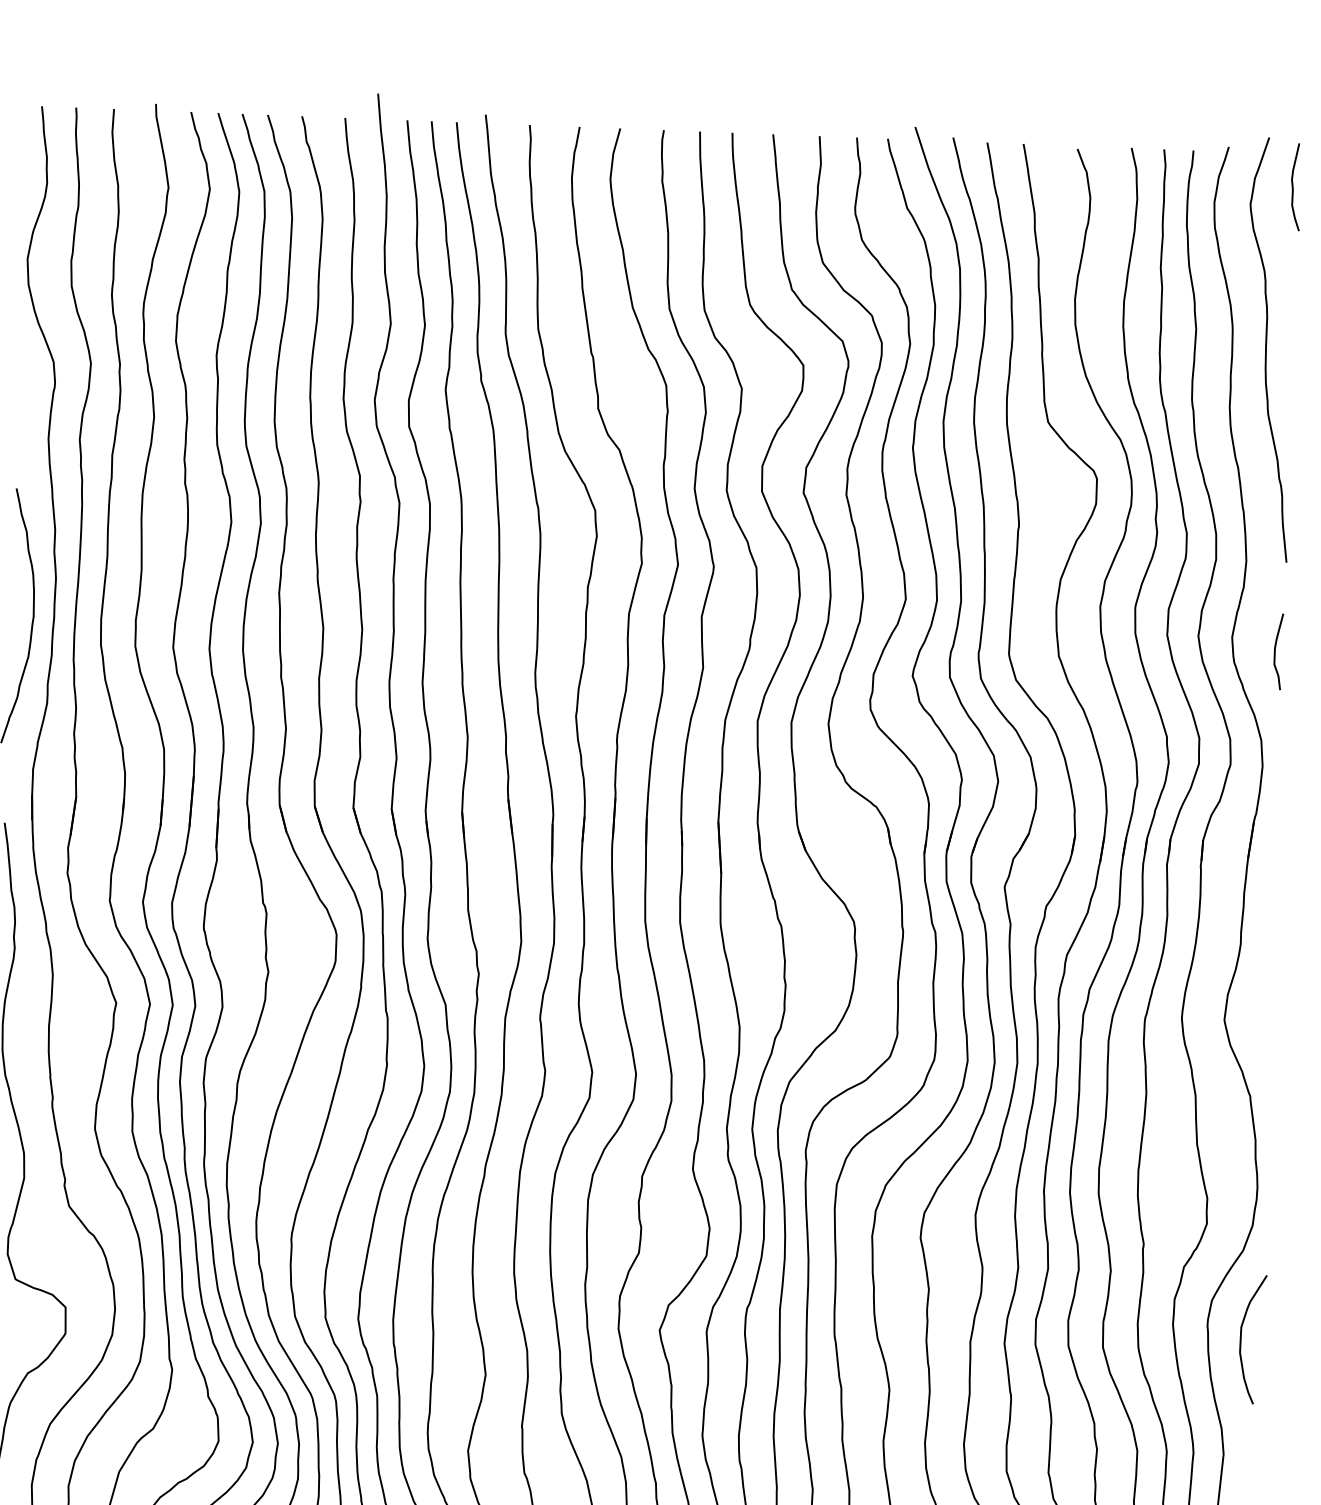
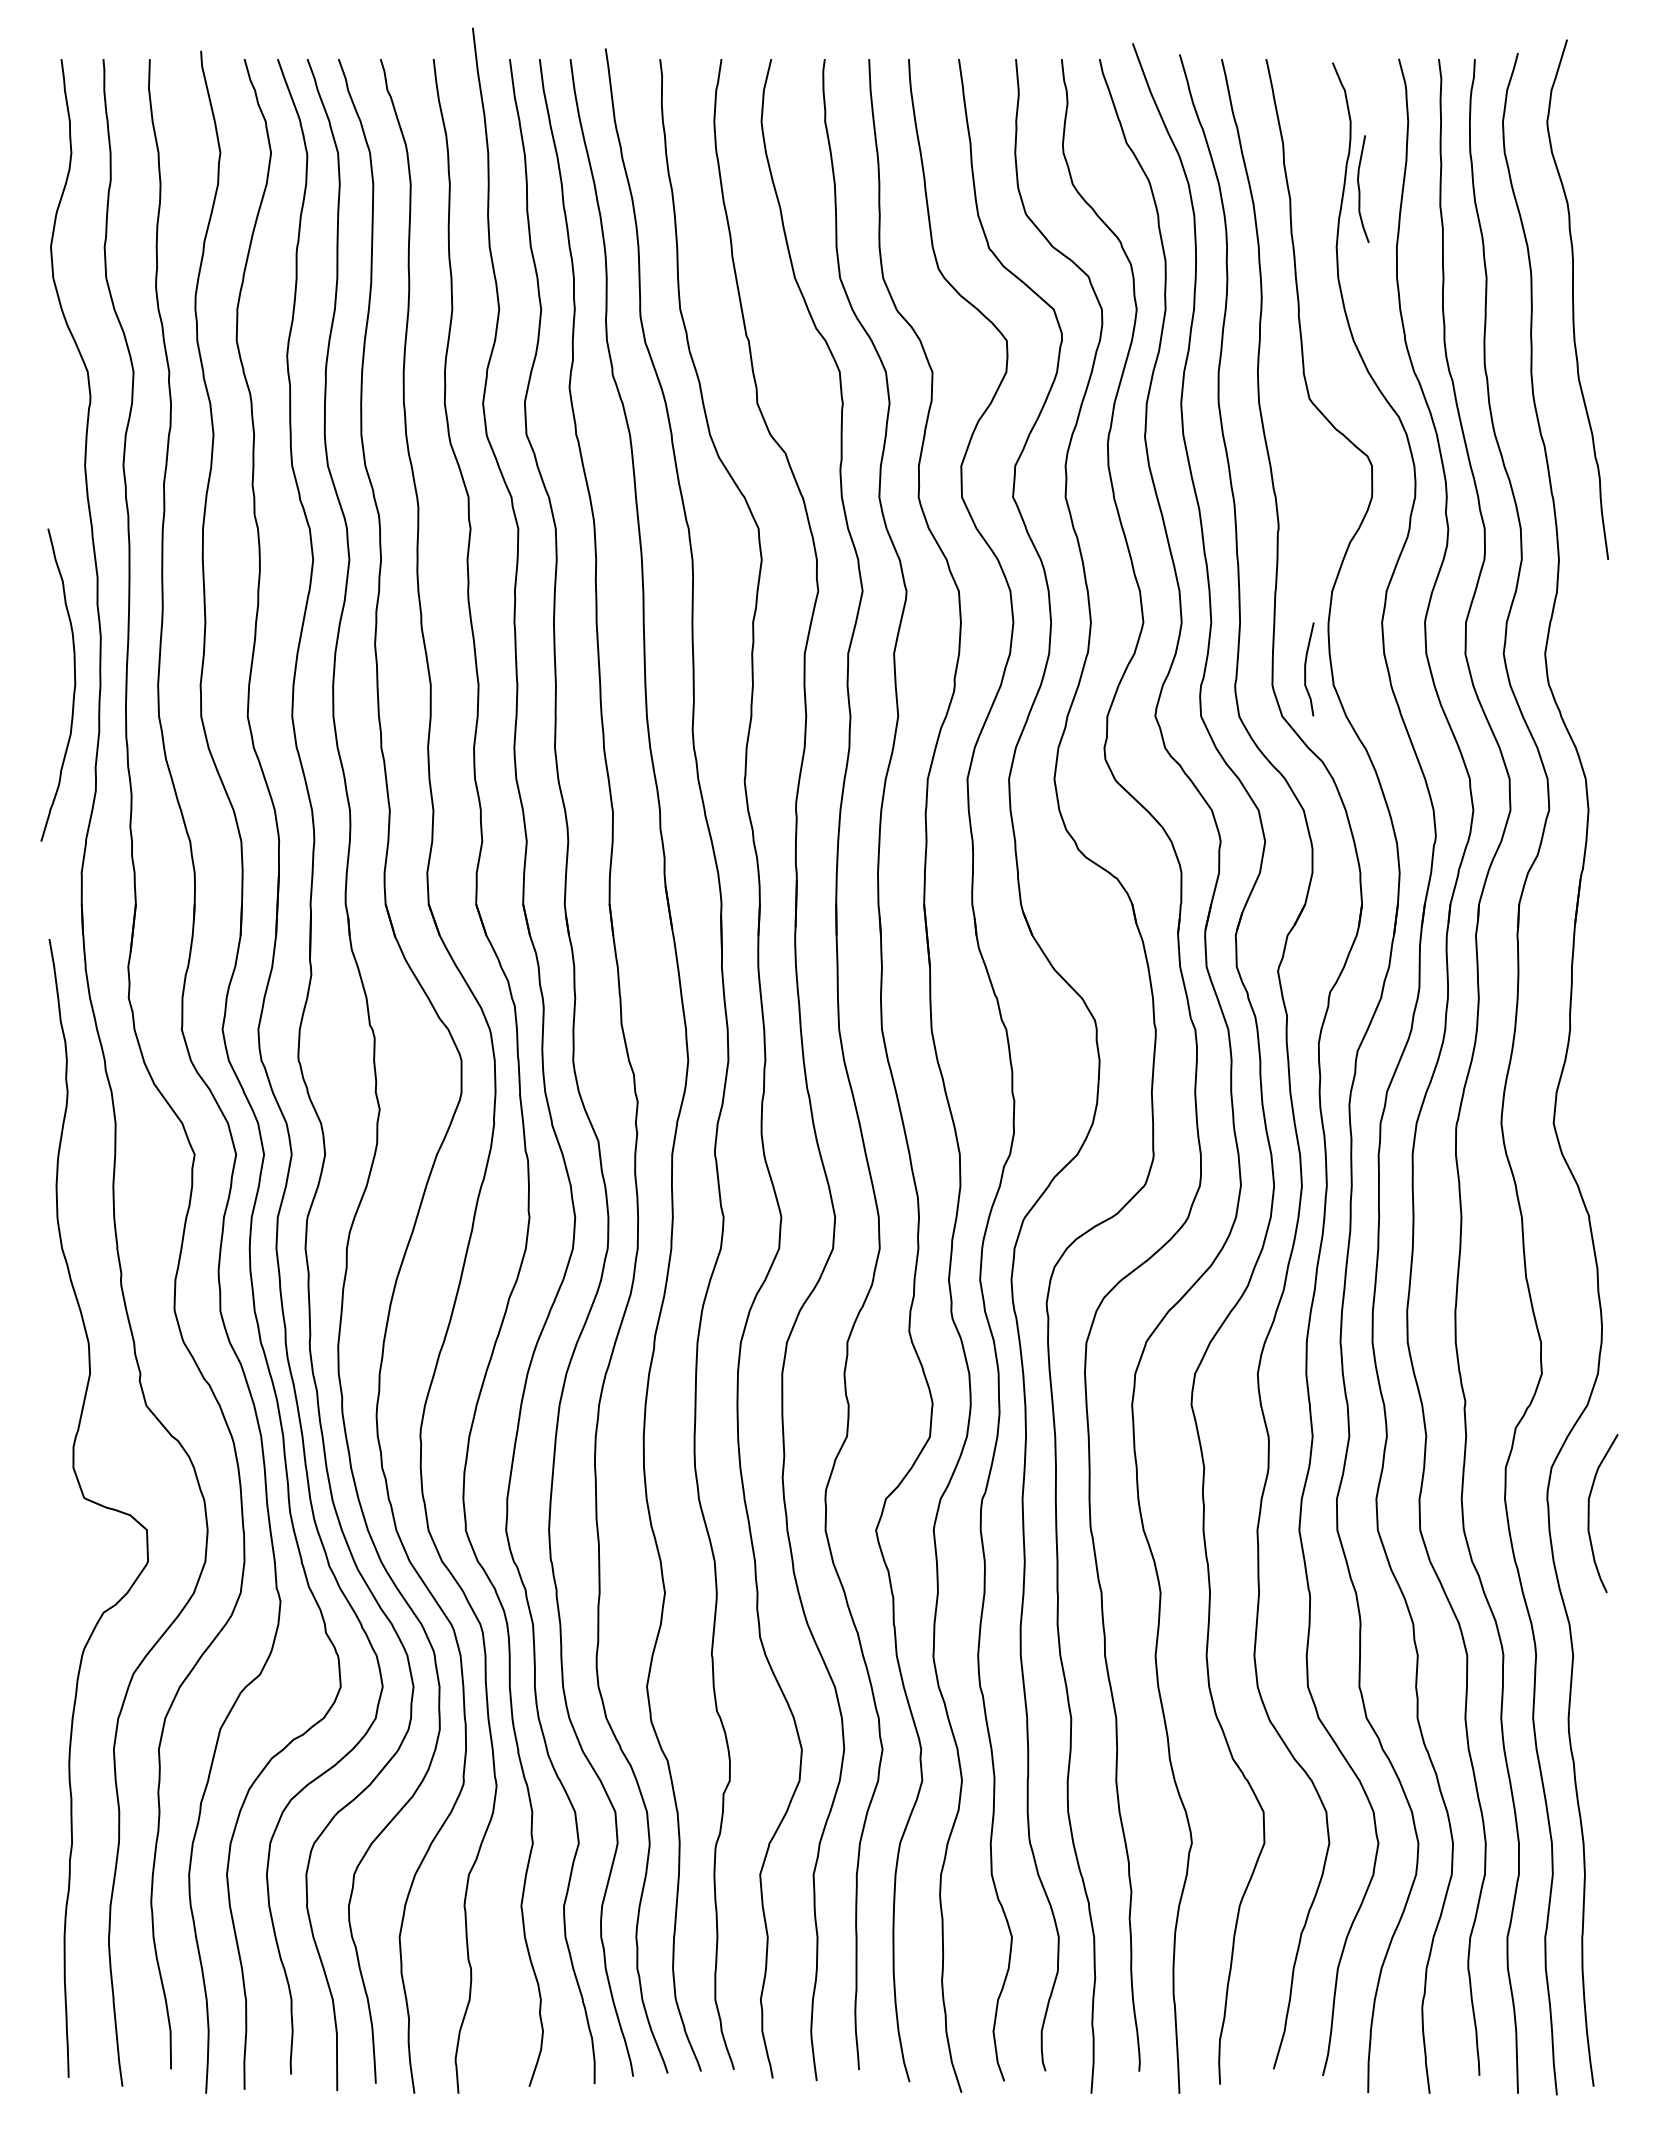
curve: (1293, 187) -> (1360, 189), moved
curve: (1275, 652) -> (1306, 670), moved

